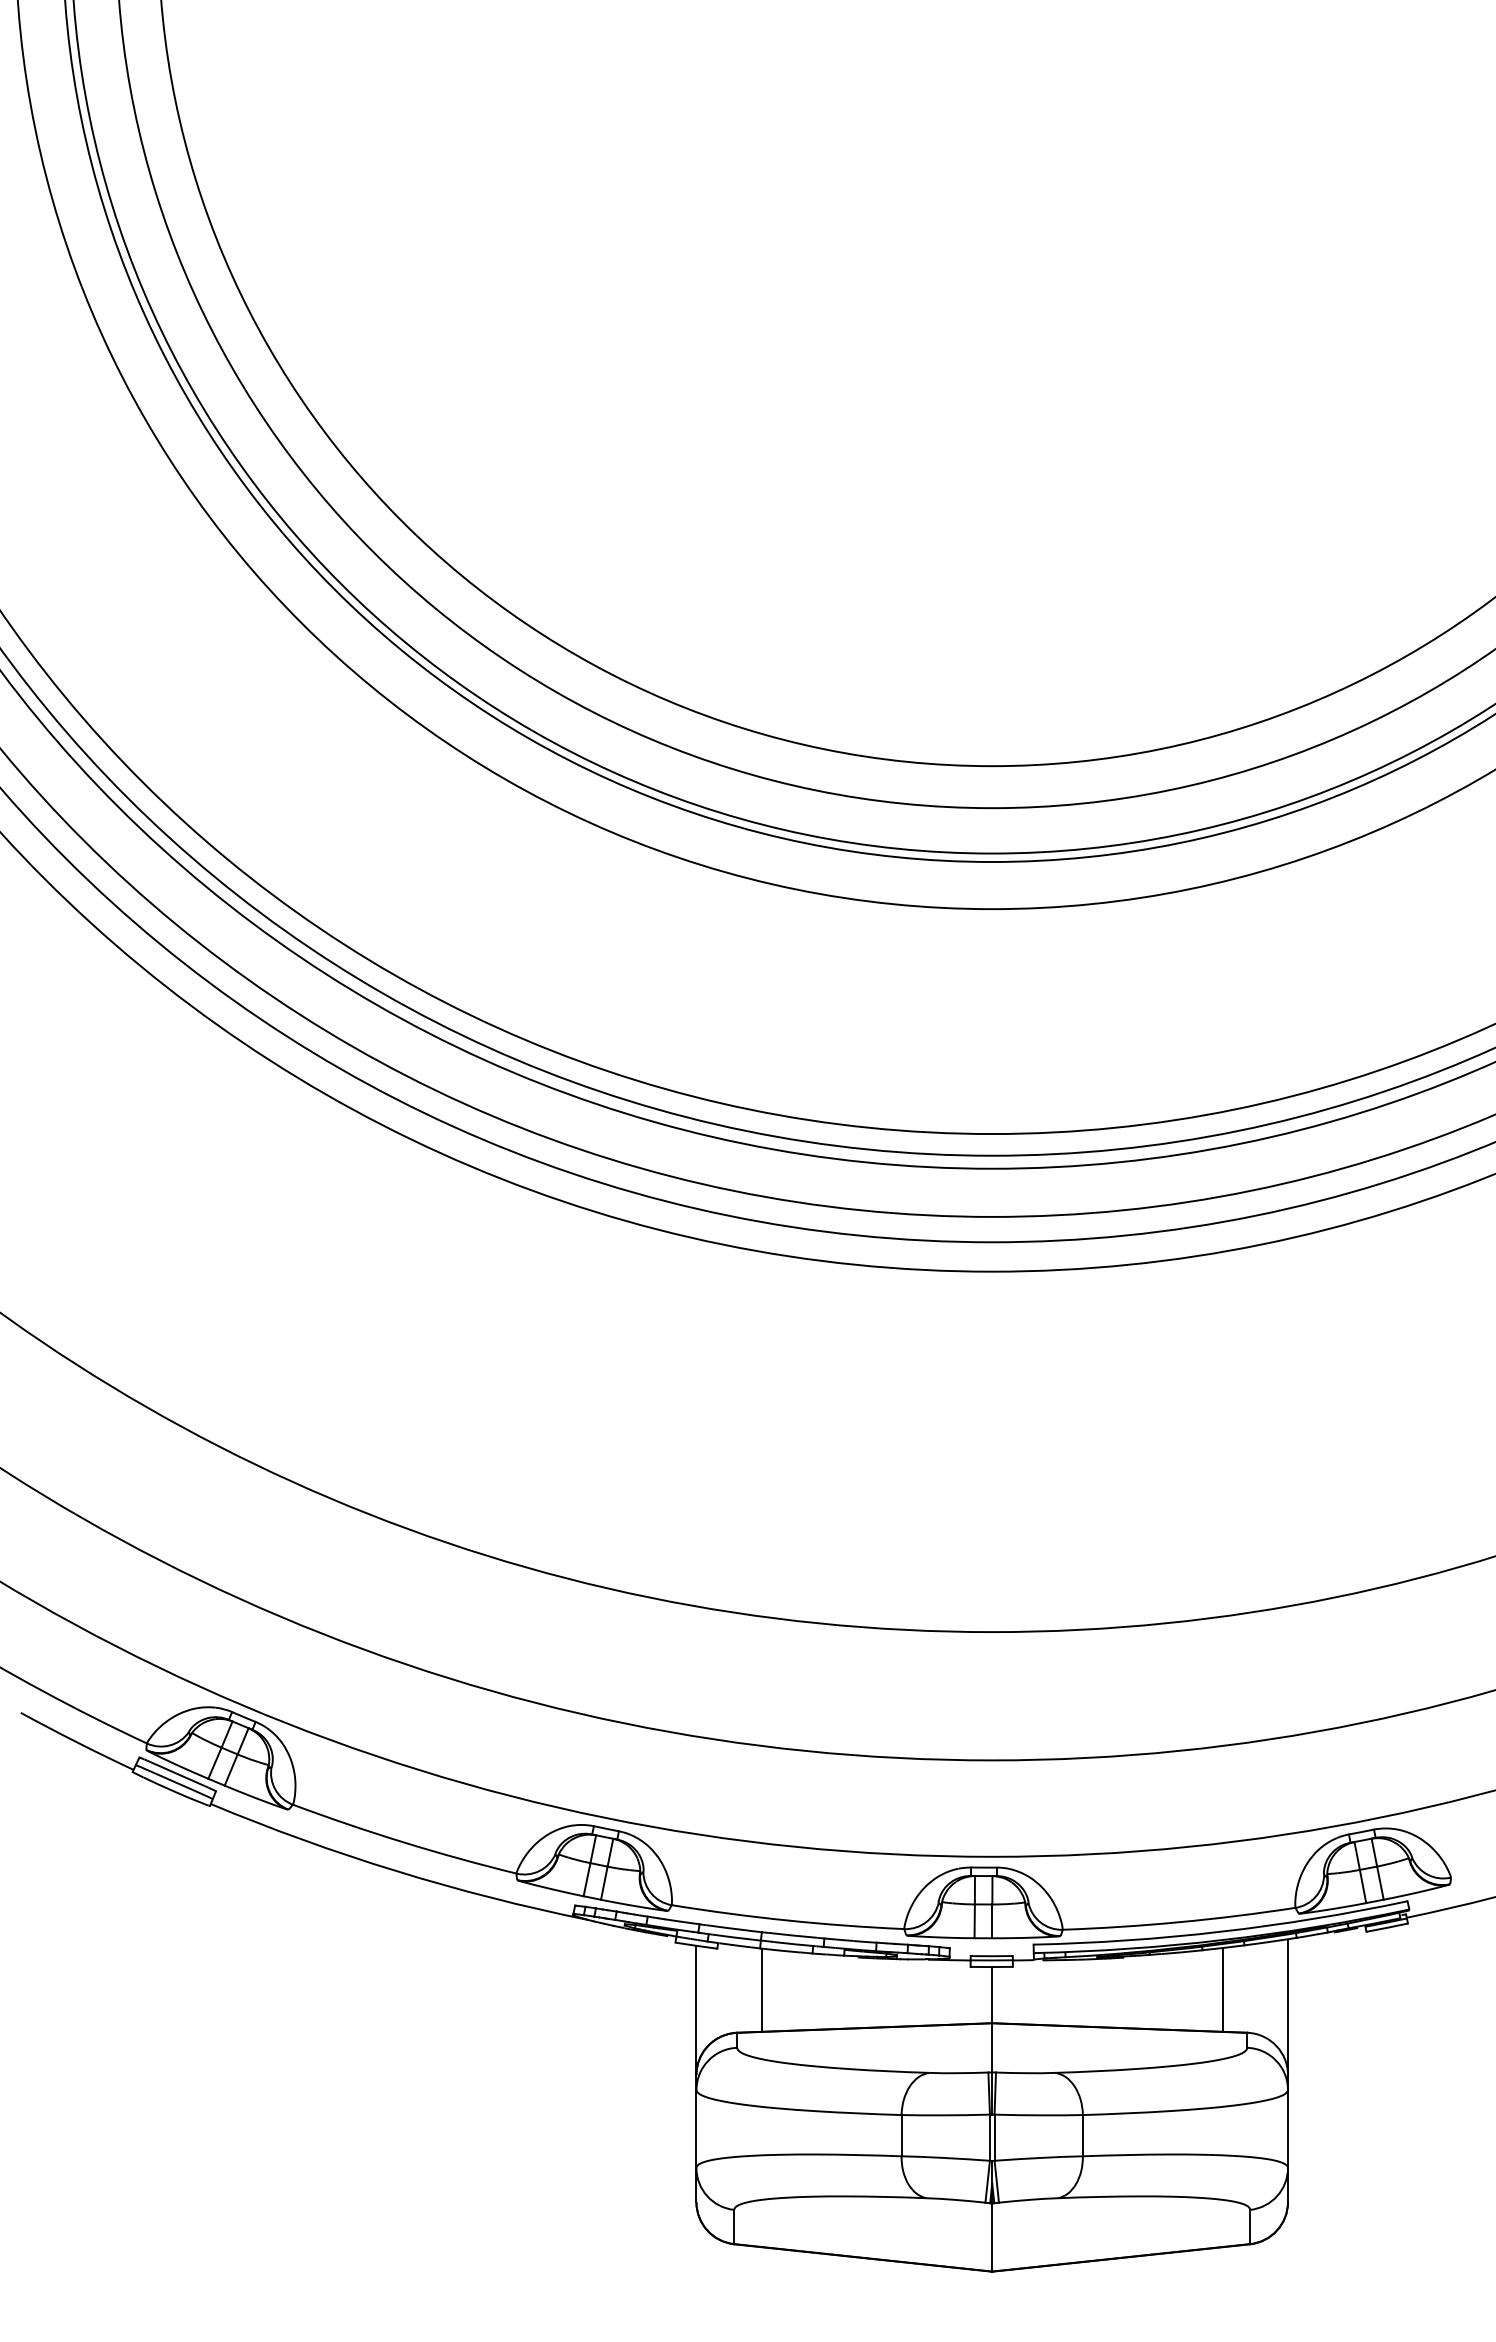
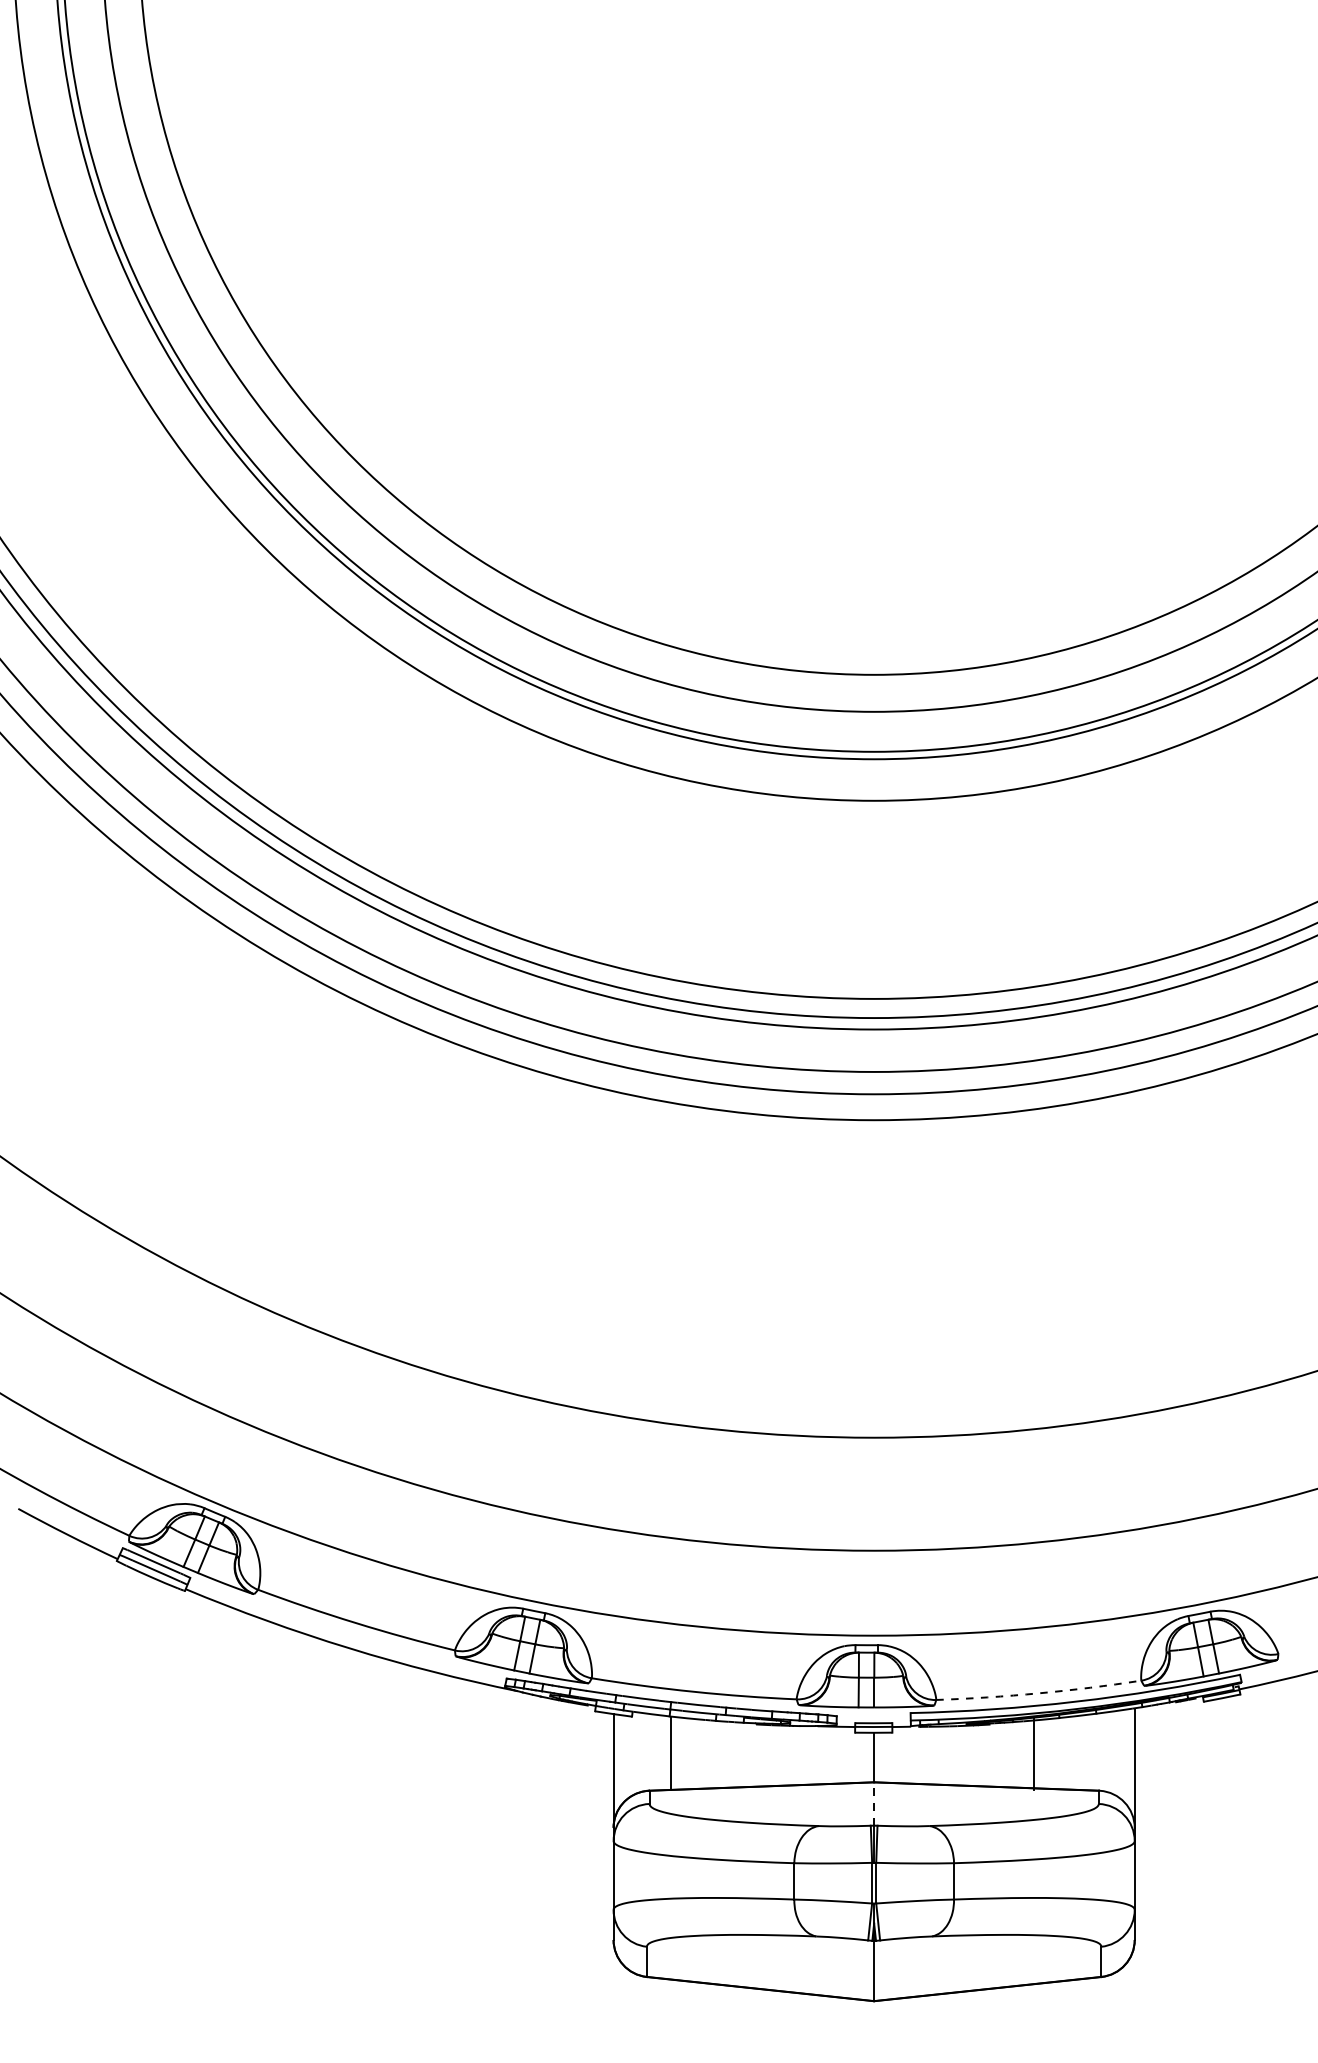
arc: (1179, 1922) -> (1039, 1693), solid -> dashed
line: (1222, 1989) -> (1033, 1752), moved
line: (992, 2047) -> (874, 1803), solid -> dashed

